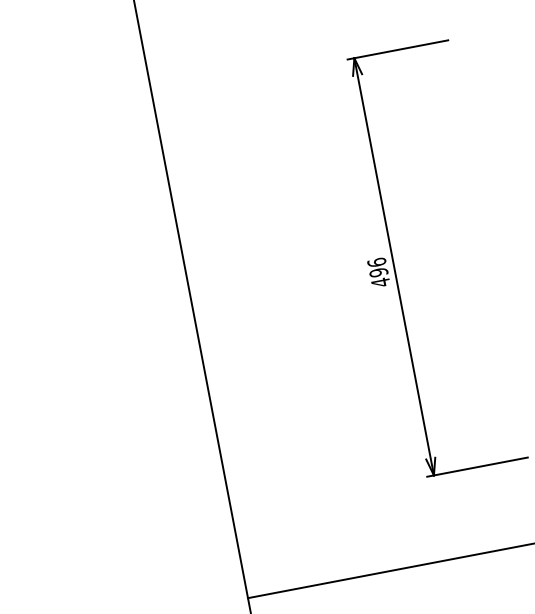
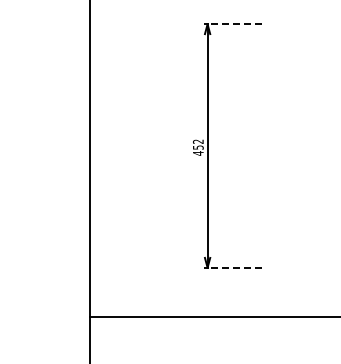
line: (397, 50) -> (232, 24), solid -> dashed
text: (376, 267) -> (197, 144), 496 -> 452
line: (476, 466) -> (232, 267), solid -> dashed

